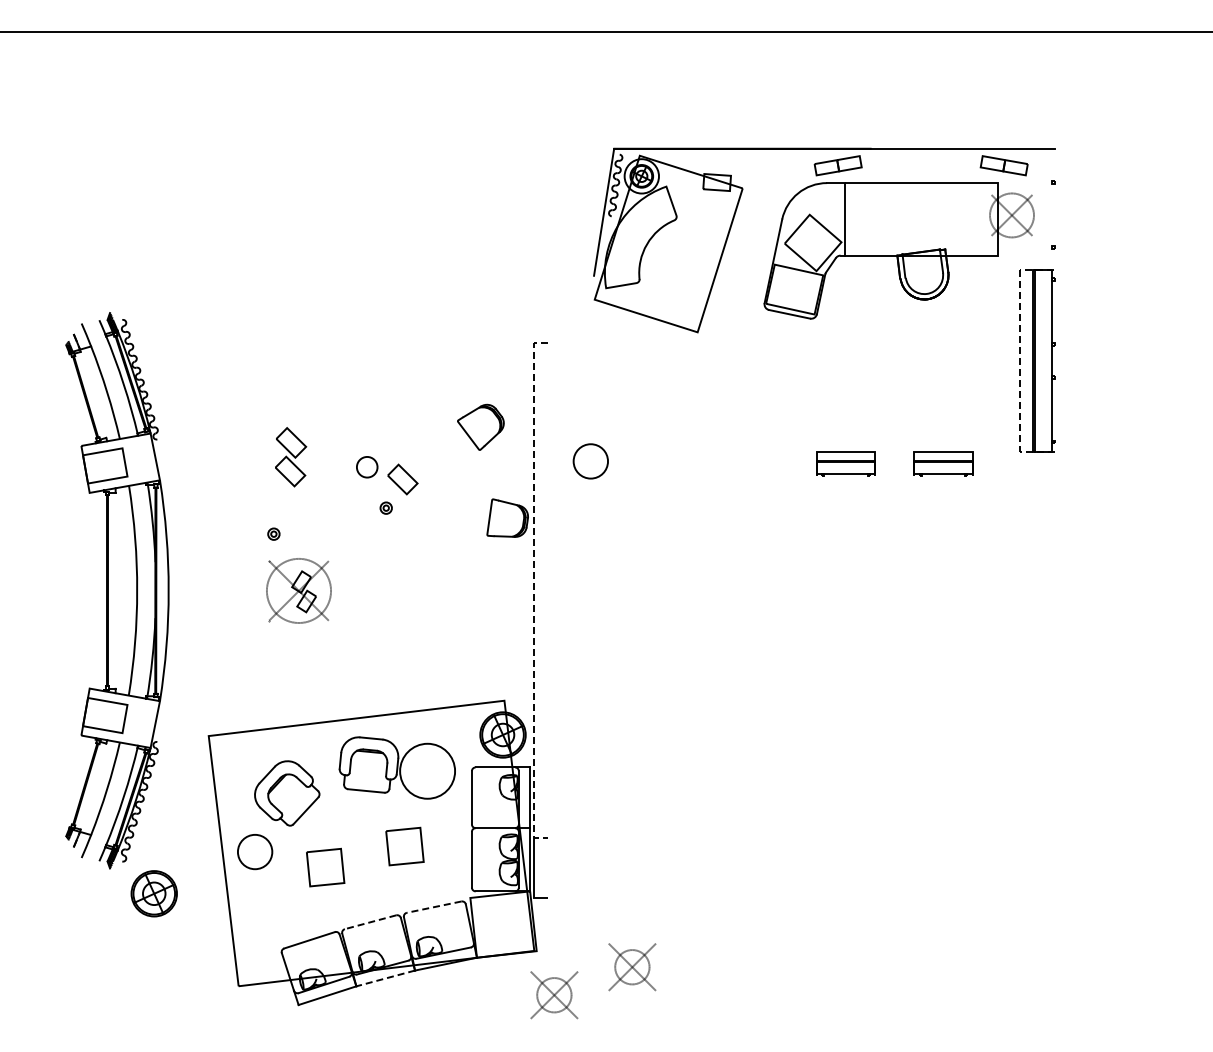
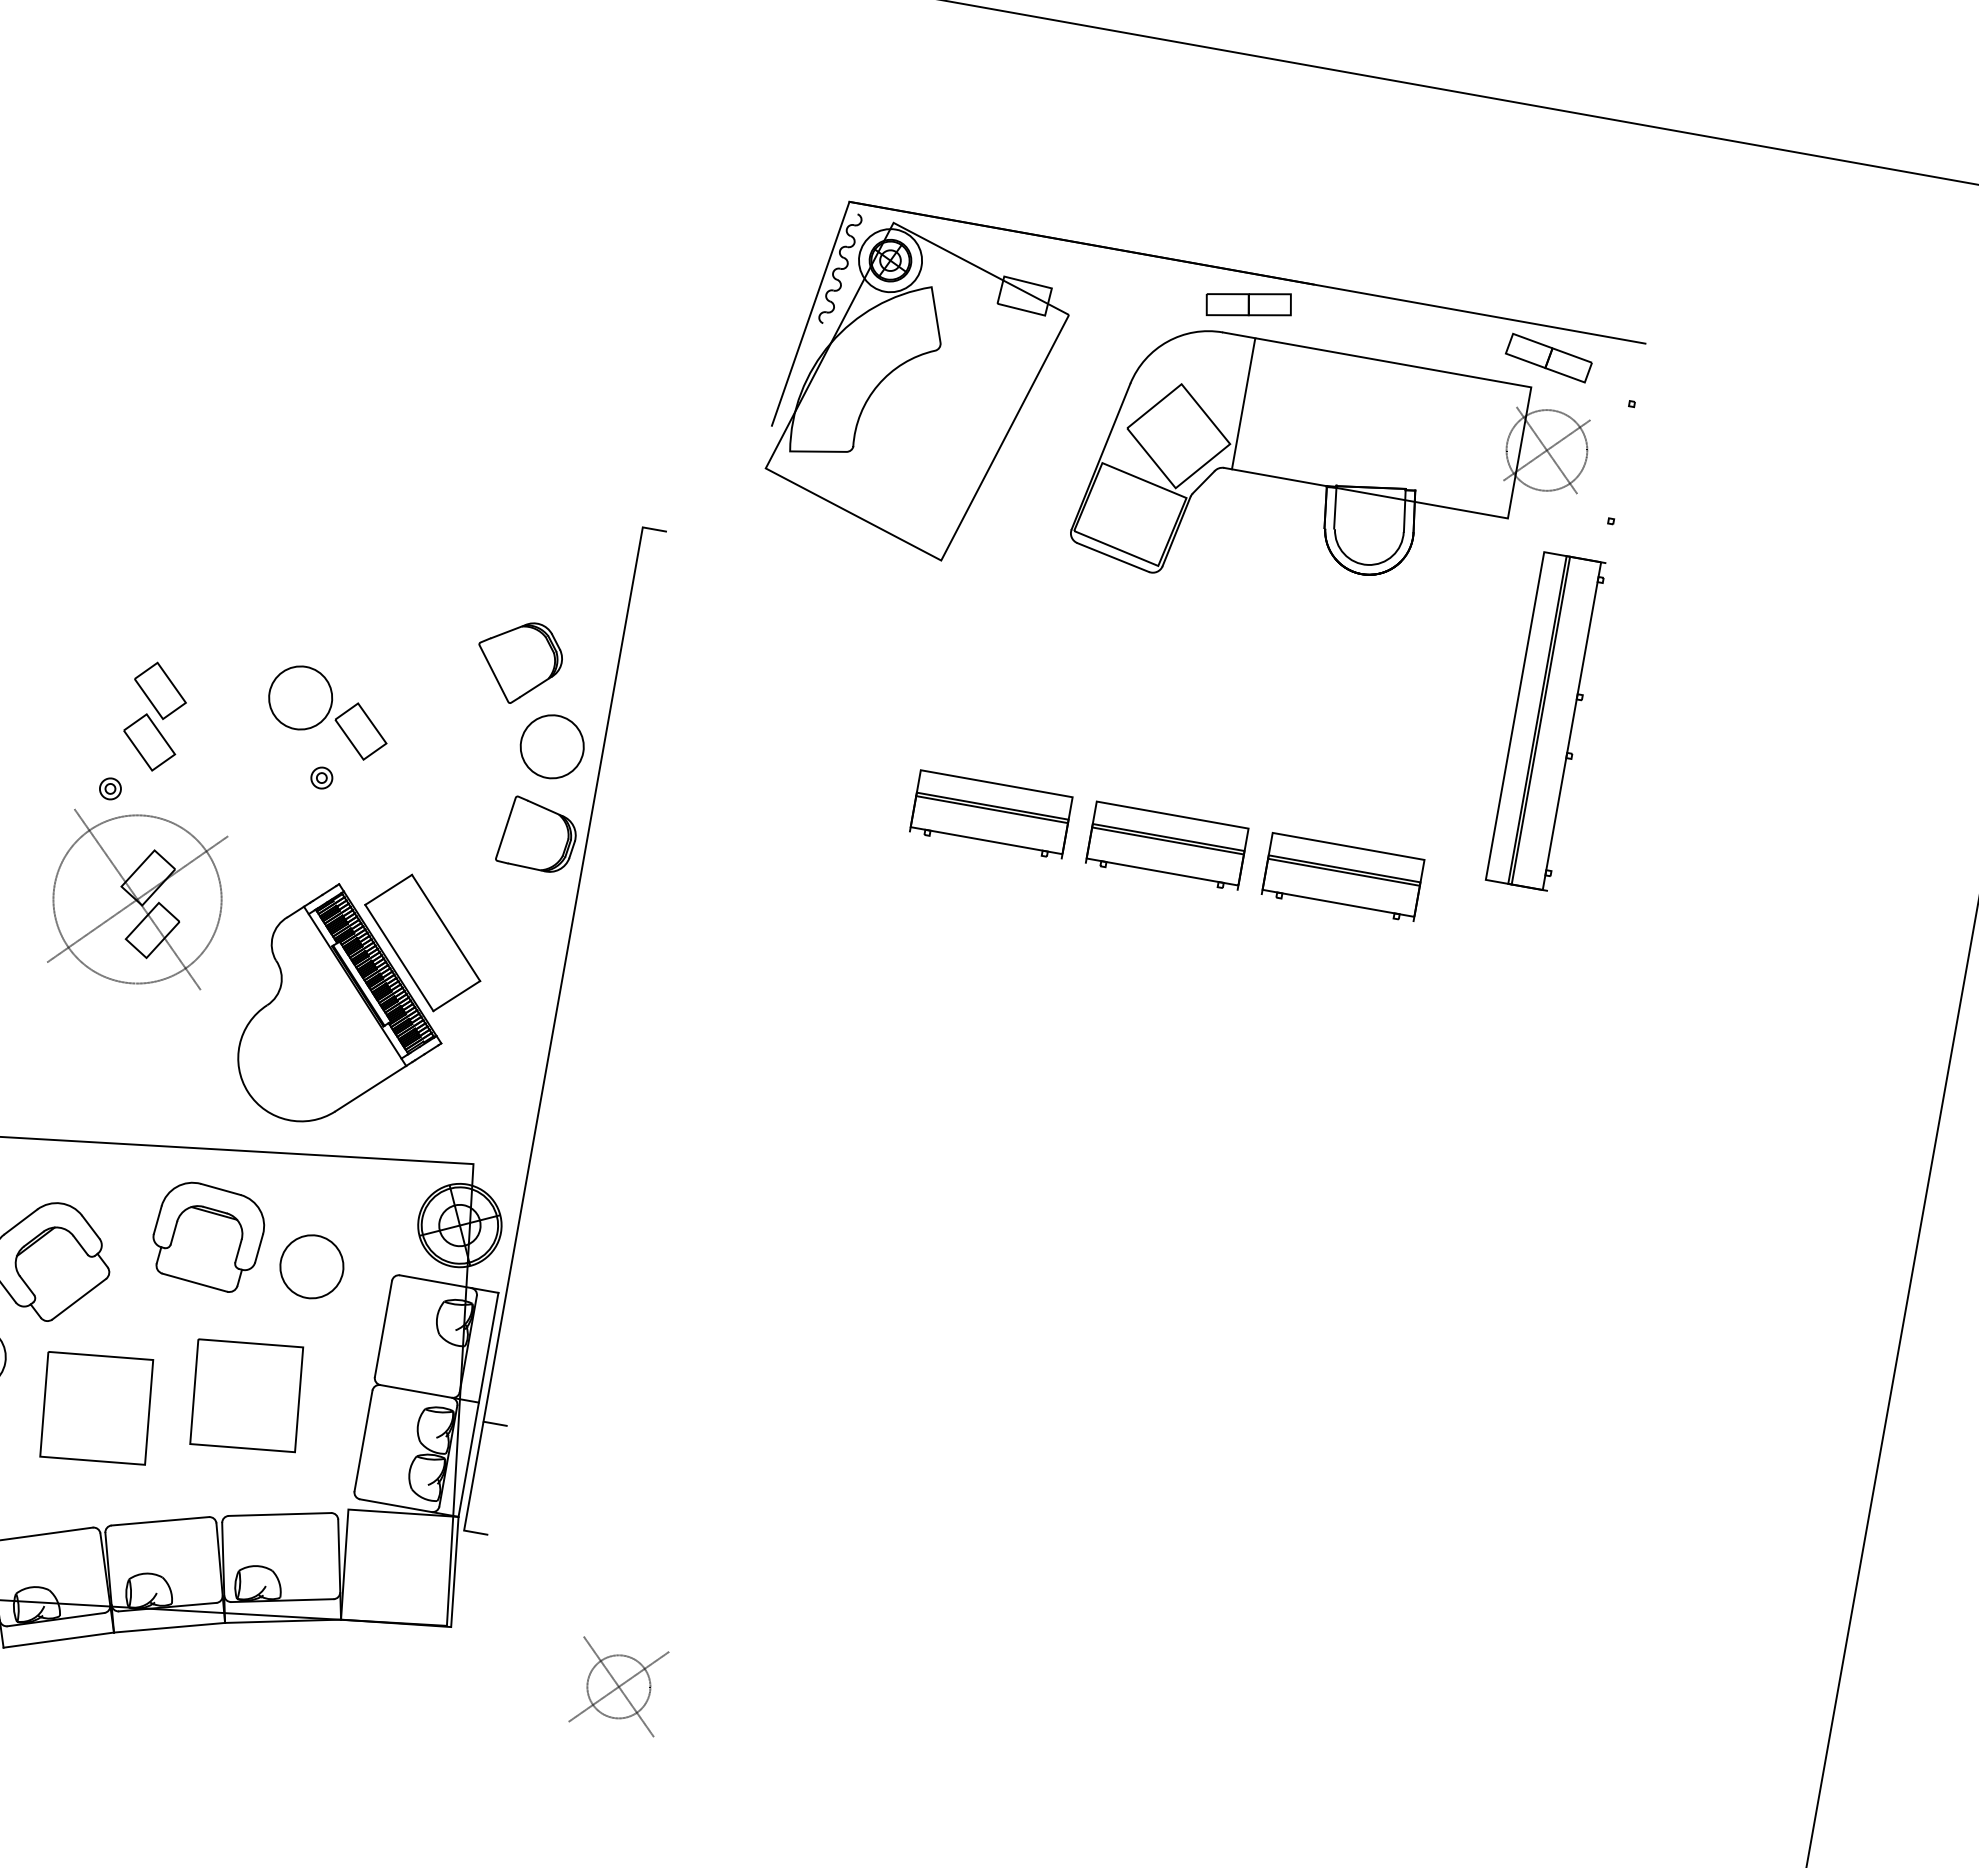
line: (1020, 360) -> (1515, 715), dashed -> solid
part: (291, 457) -> (156, 717), moved
circle: (590, 461) -> (551, 746), moved
part: (748, 463) -> (990, 813), added
part: (845, 463) -> (1166, 845), size x1.43
part: (942, 463) -> (1341, 876), size x1.43
circle: (367, 467) -> (301, 698), size x1.67
part: (298, 590) -> (136, 898), size x1.43
line: (534, 591) -> (562, 976), dashed -> solid
part: (428, 622) -> (361, 998), added
circle: (427, 771) -> (311, 1267), size x0.62
part: (404, 846) -> (245, 1395), size x1.67
part: (325, 867) -> (96, 1407), size x1.67
line: (434, 907) -> (280, 1515), dashed -> solid
line: (370, 922) -> (160, 1521), dashed -> solid
line: (385, 978) -> (169, 1627), dashed -> solid
part: (554, 995) -> (469, 1712), removed

